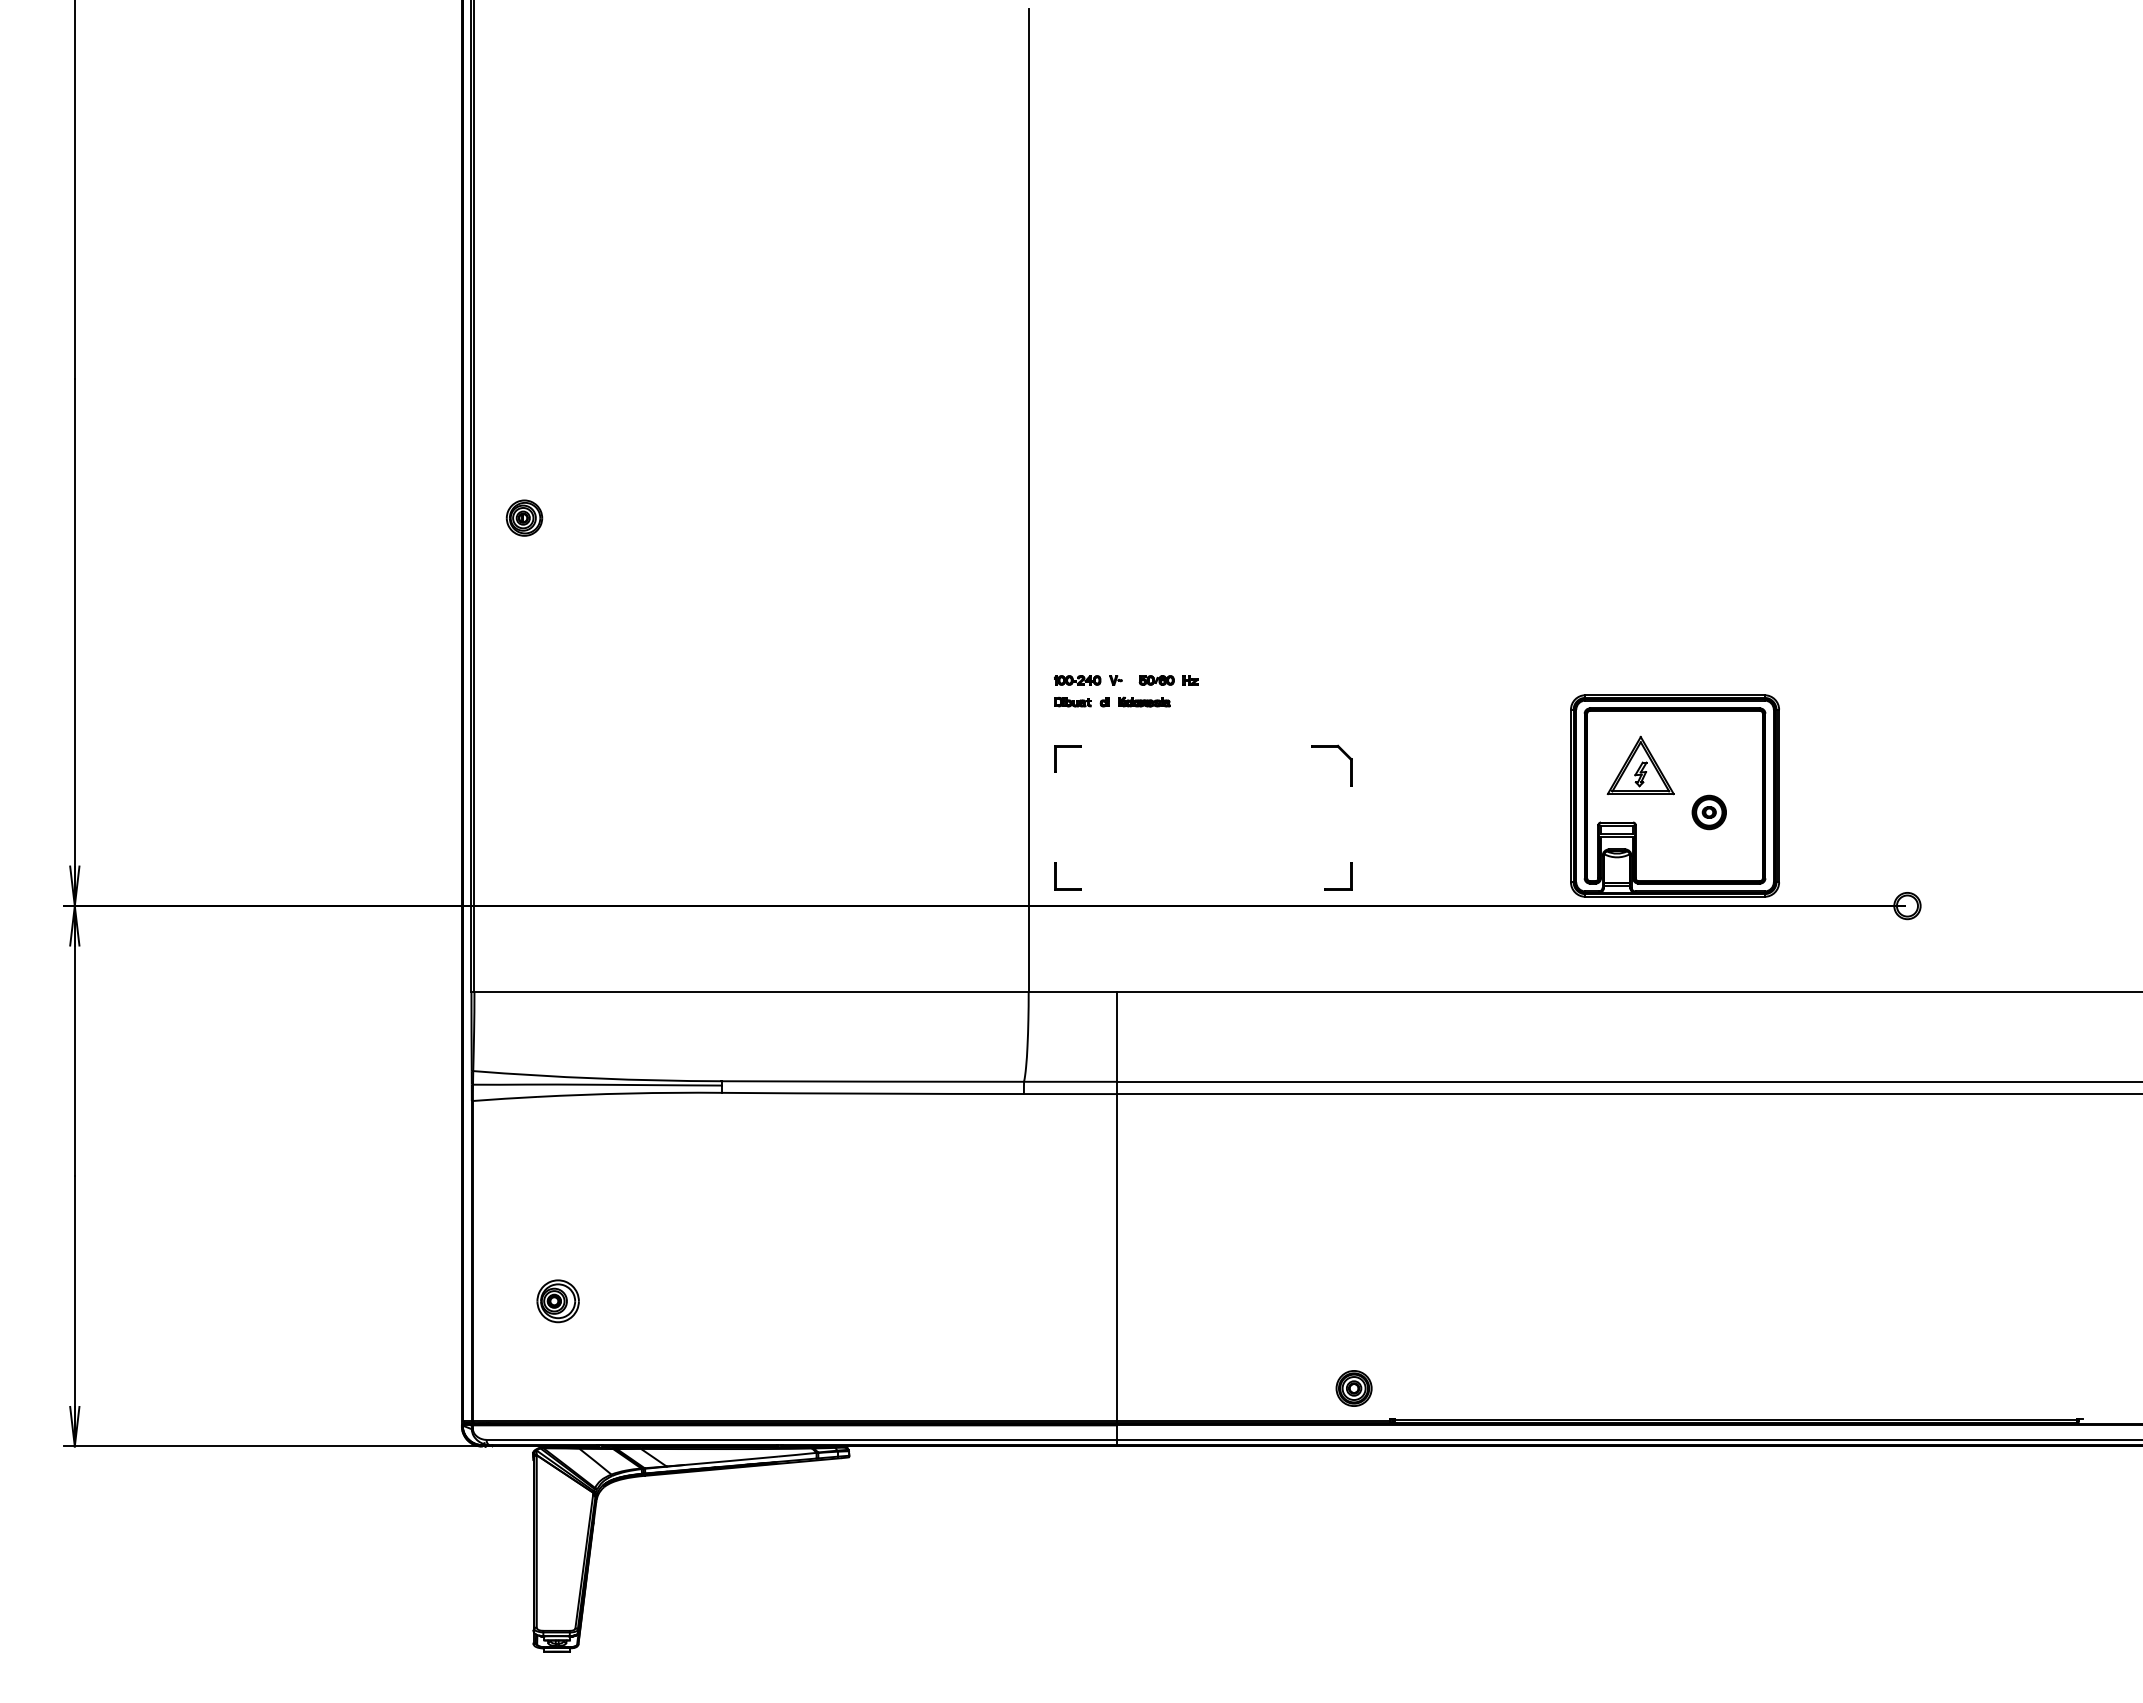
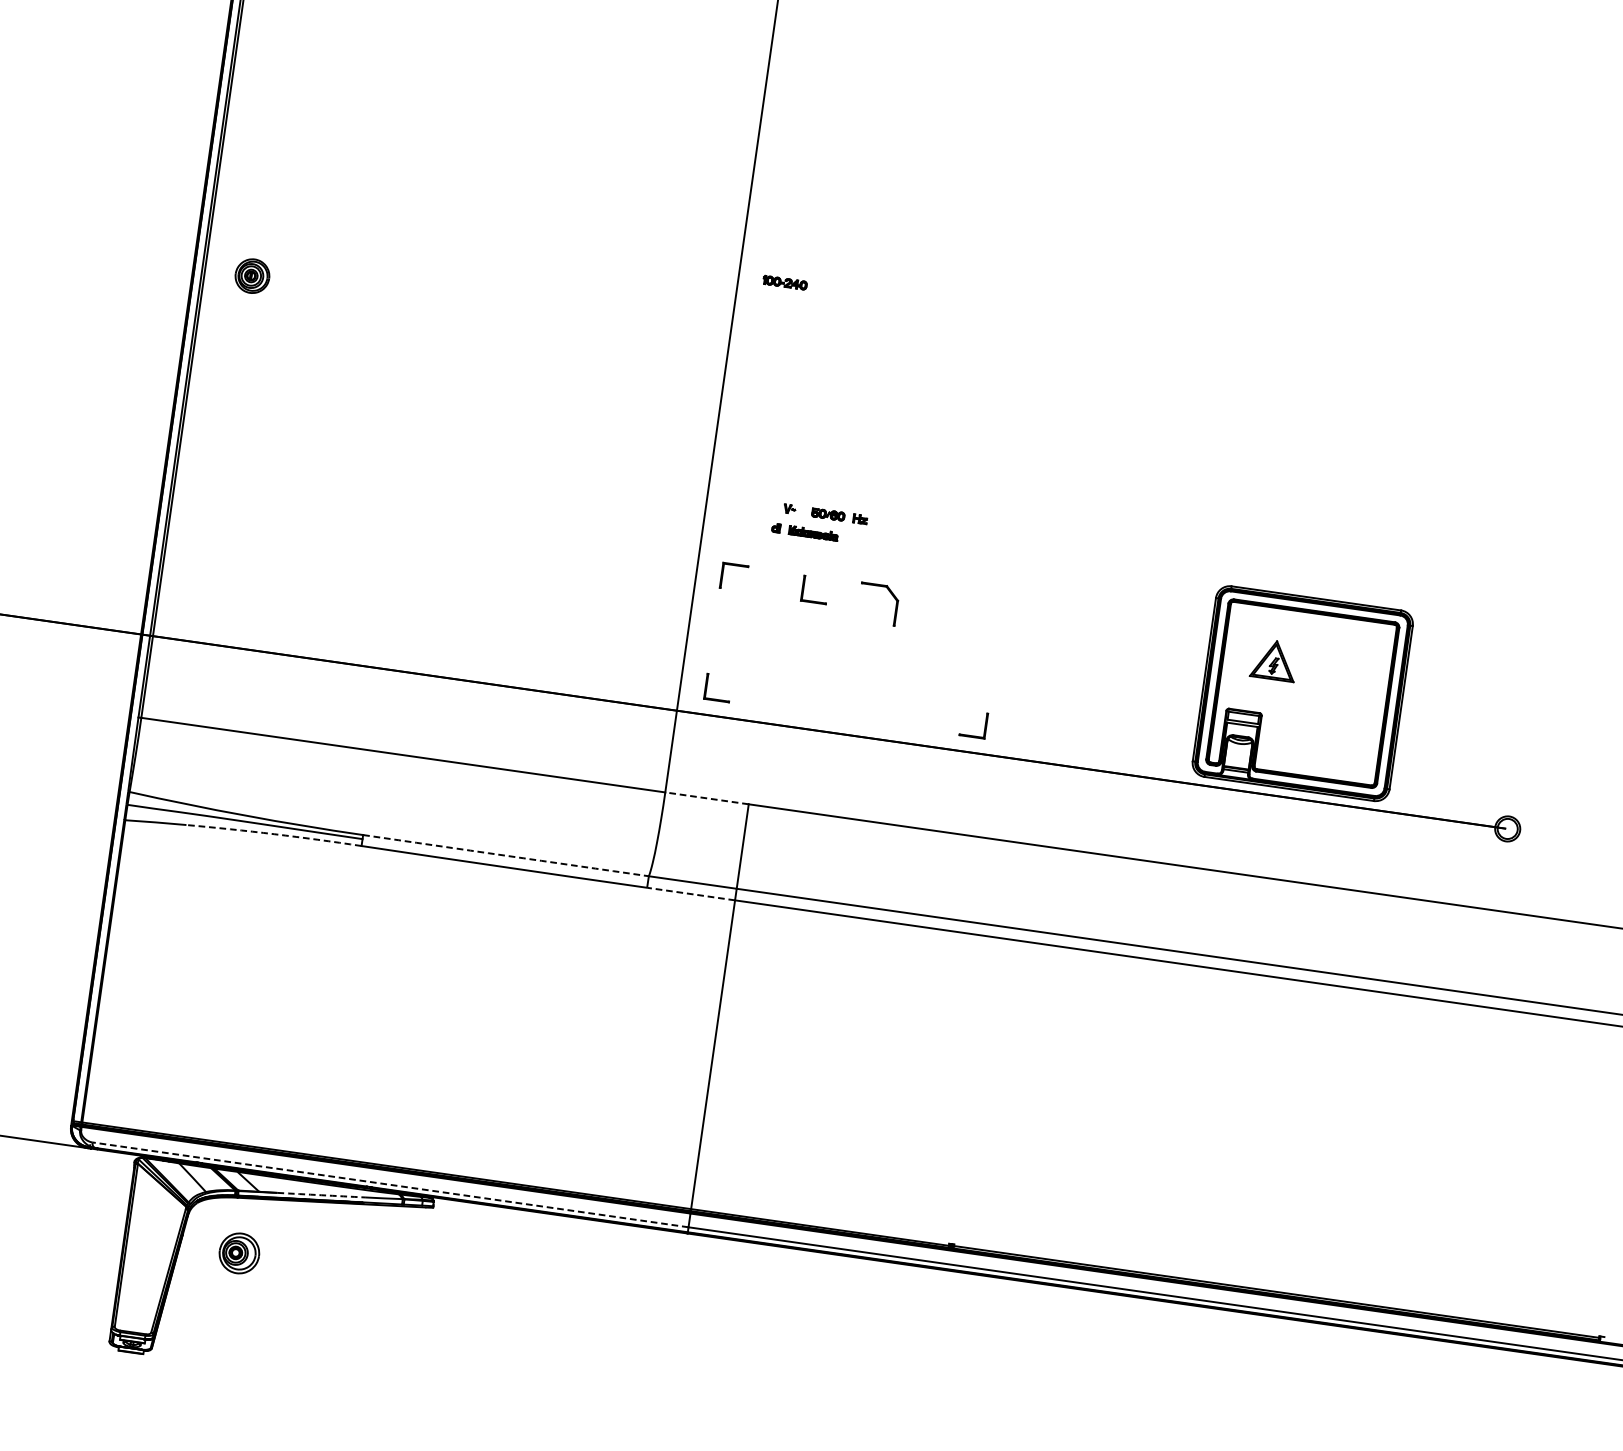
part: (1077, 680) -> (784, 282), moved
part: (1072, 701) -> (745, 523), removed
part: (1343, 753) -> (891, 594), moved
part: (1142, 760) -> (804, 588), added
part: (1640, 765) -> (1274, 660), size x0.7
part: (1708, 812) -> (1332, 713), removed
line: (1072, 992) -> (706, 798), solid -> dashed
arc: (872, 1081) -> (505, 855), solid -> dashed
arc: (629, 1093) -> (274, 834), solid -> dashed
line: (1070, 1094) -> (691, 894), solid -> dashed
part: (557, 1301) -> (238, 1253), moved
part: (1353, 1388) -> (919, 1210), removed
line: (801, 1439) -> (390, 1184), solid -> dashed
arc: (731, 1460) -> (321, 1194), solid -> dashed

